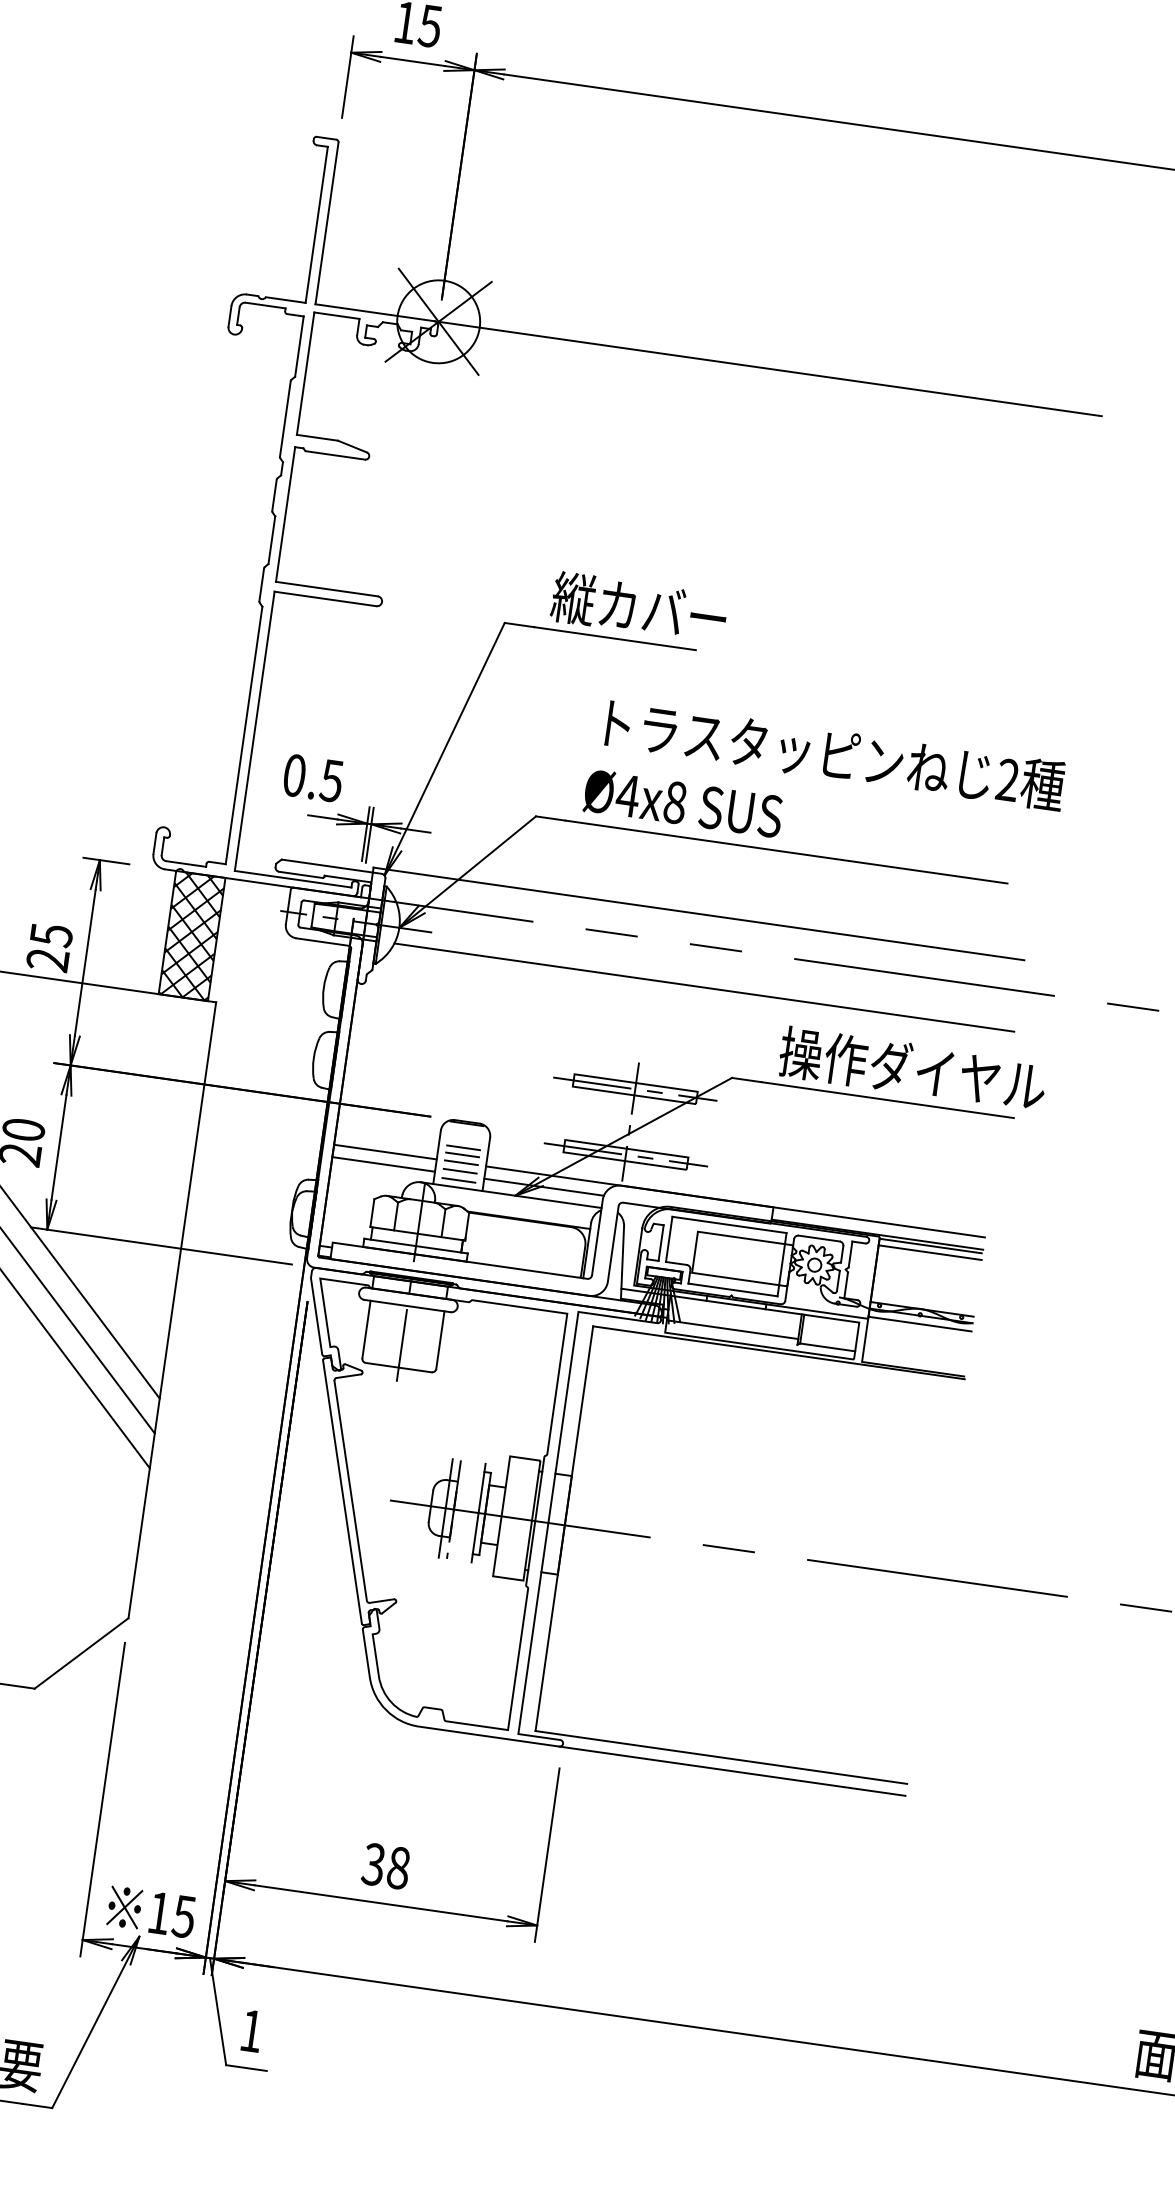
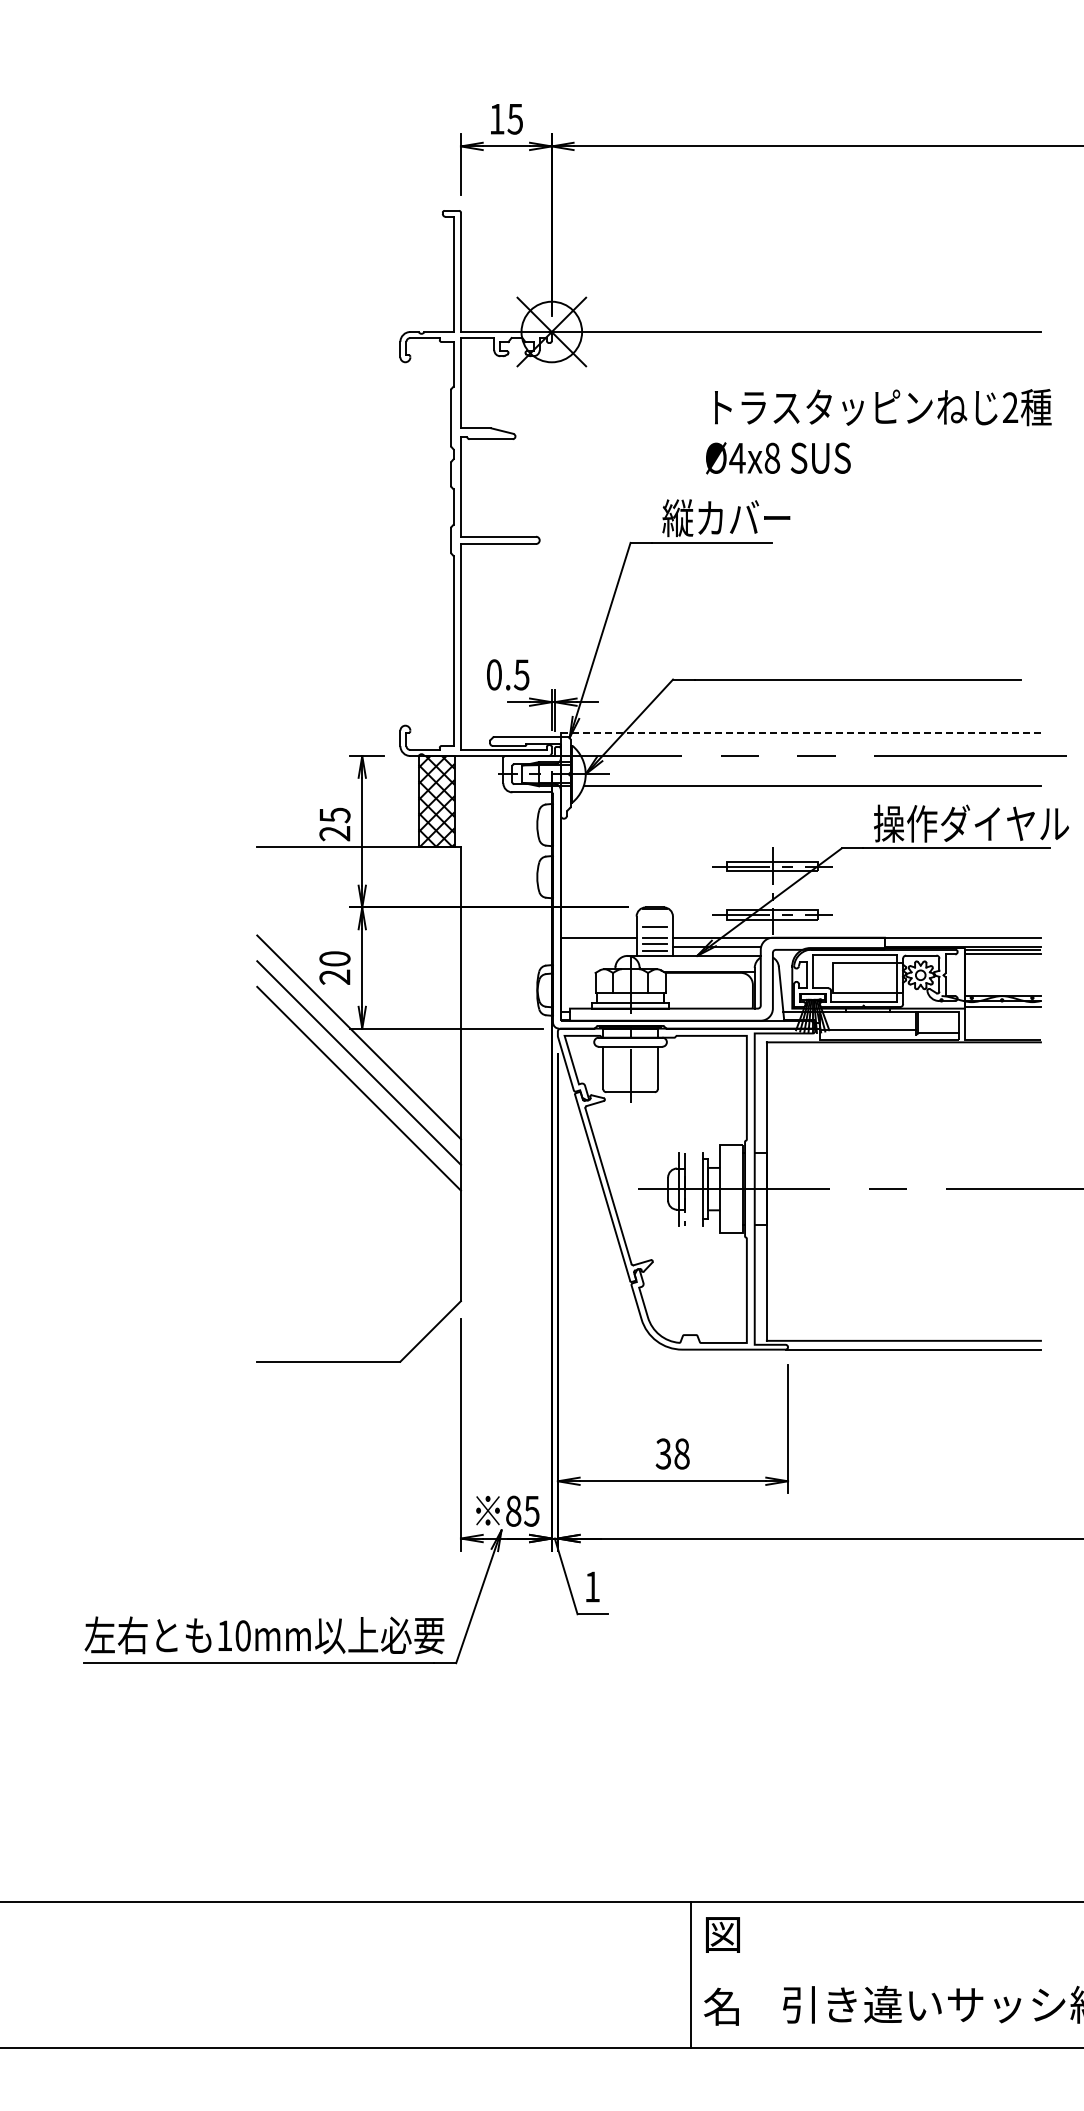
text: (824, 786) -> (878, 431), moved
line: (699, 914) -> (801, 733), solid -> dashed
line: (462, 1154) -> (654, 931), removed
line: (383, 1163) -> (598, 946), removed
text: (159, 1912) -> (513, 1510), 15 -> 85

